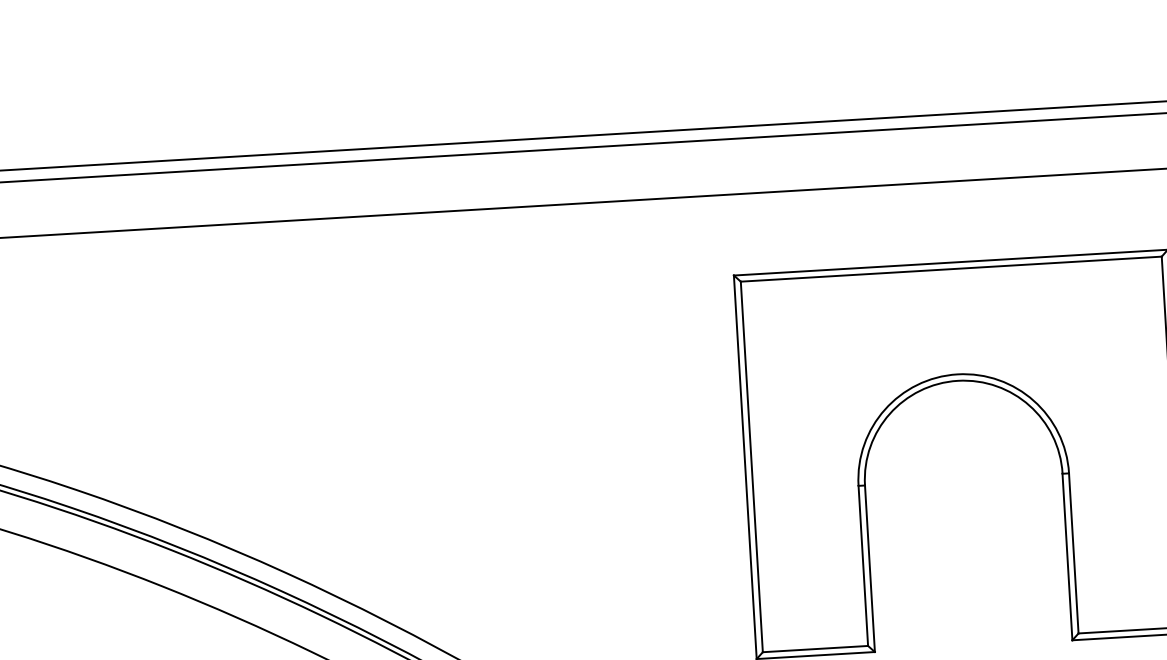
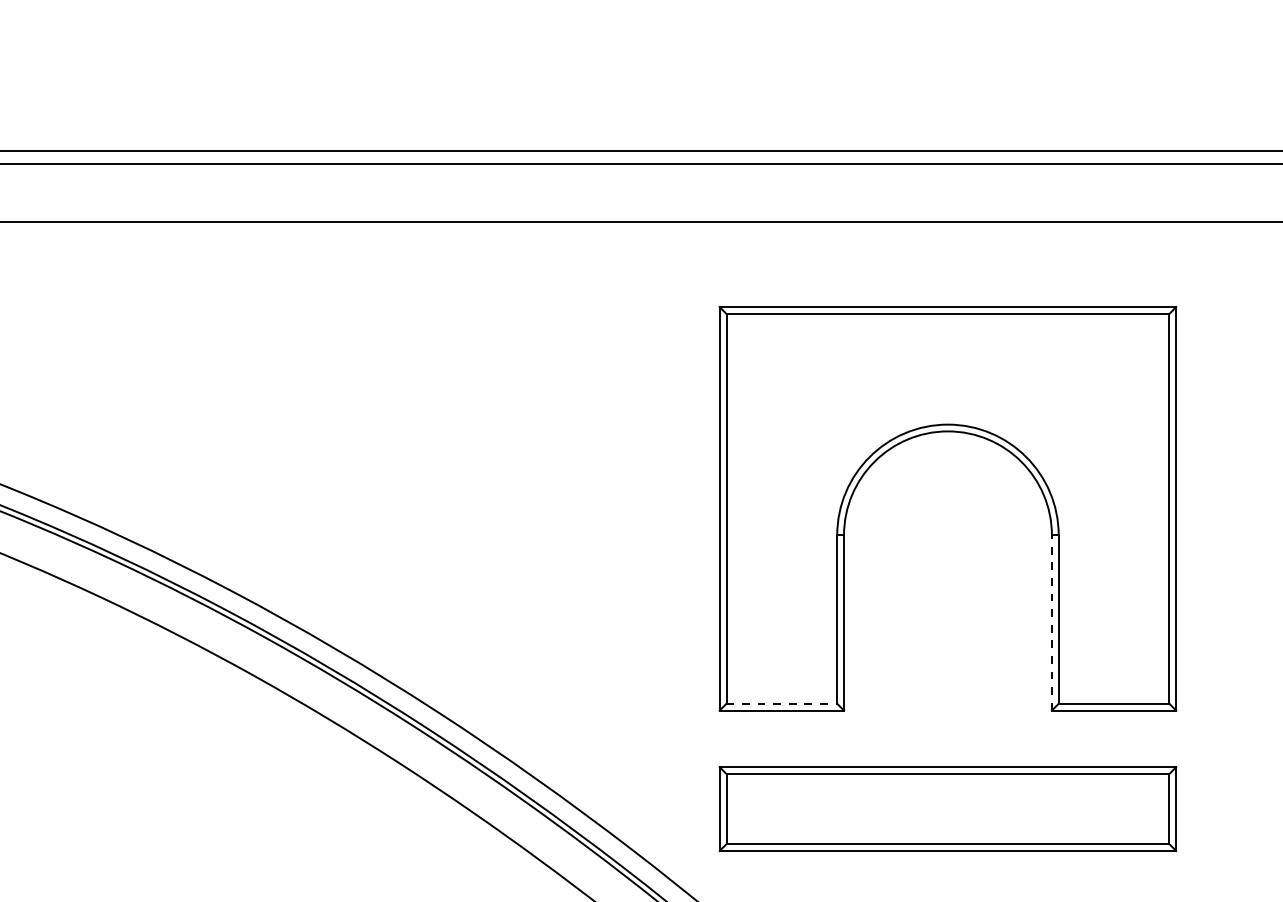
line: (1067, 556) -> (1051, 622), solid -> dashed
line: (816, 648) -> (782, 703), solid -> dashed

